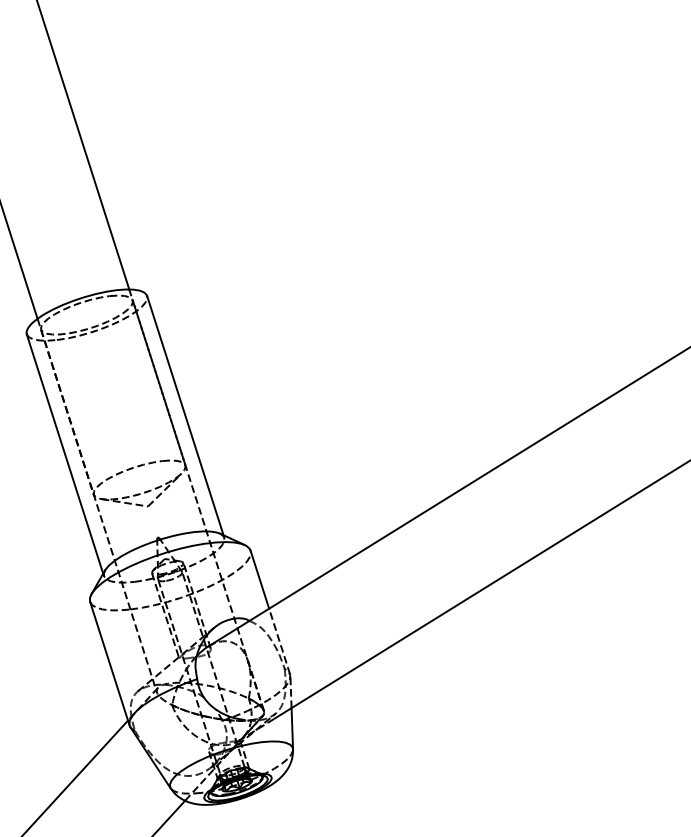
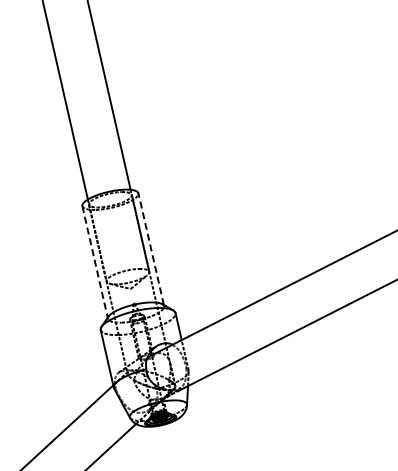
line: (185, 413) -> (151, 248), solid -> dashed
line: (66, 455) -> (95, 262), solid -> dashed

